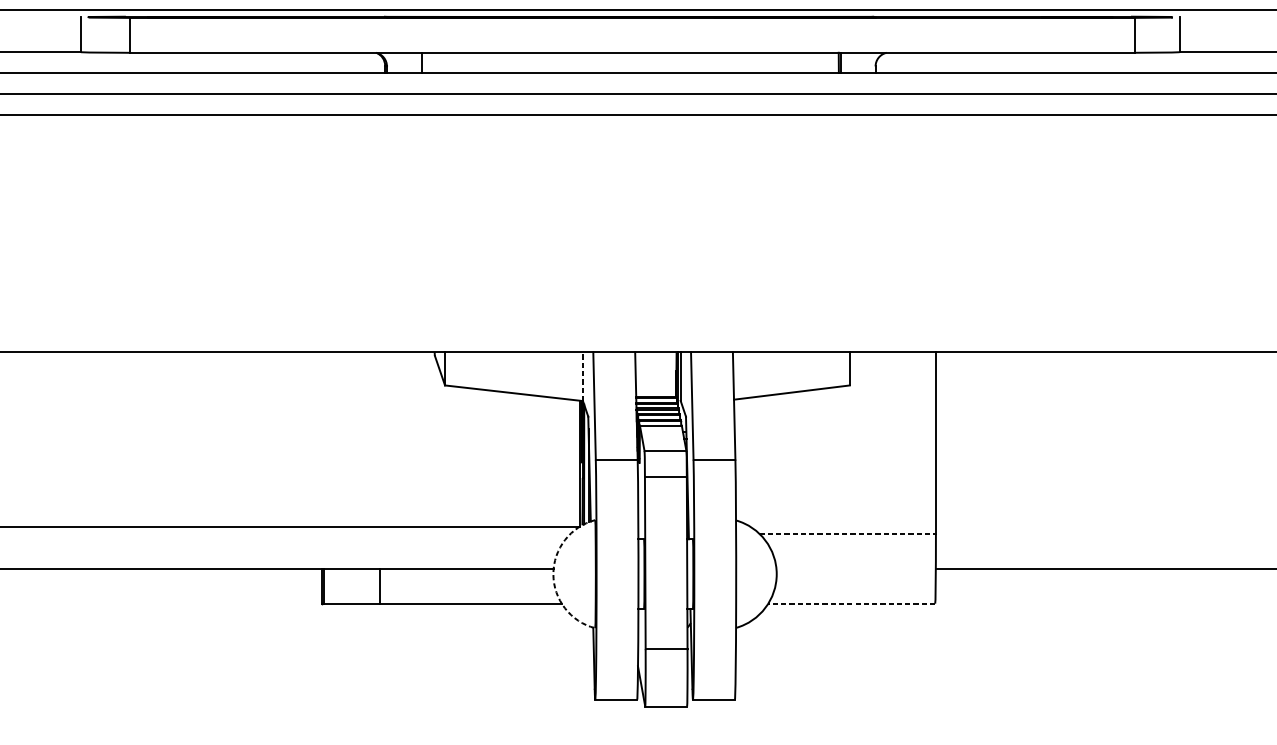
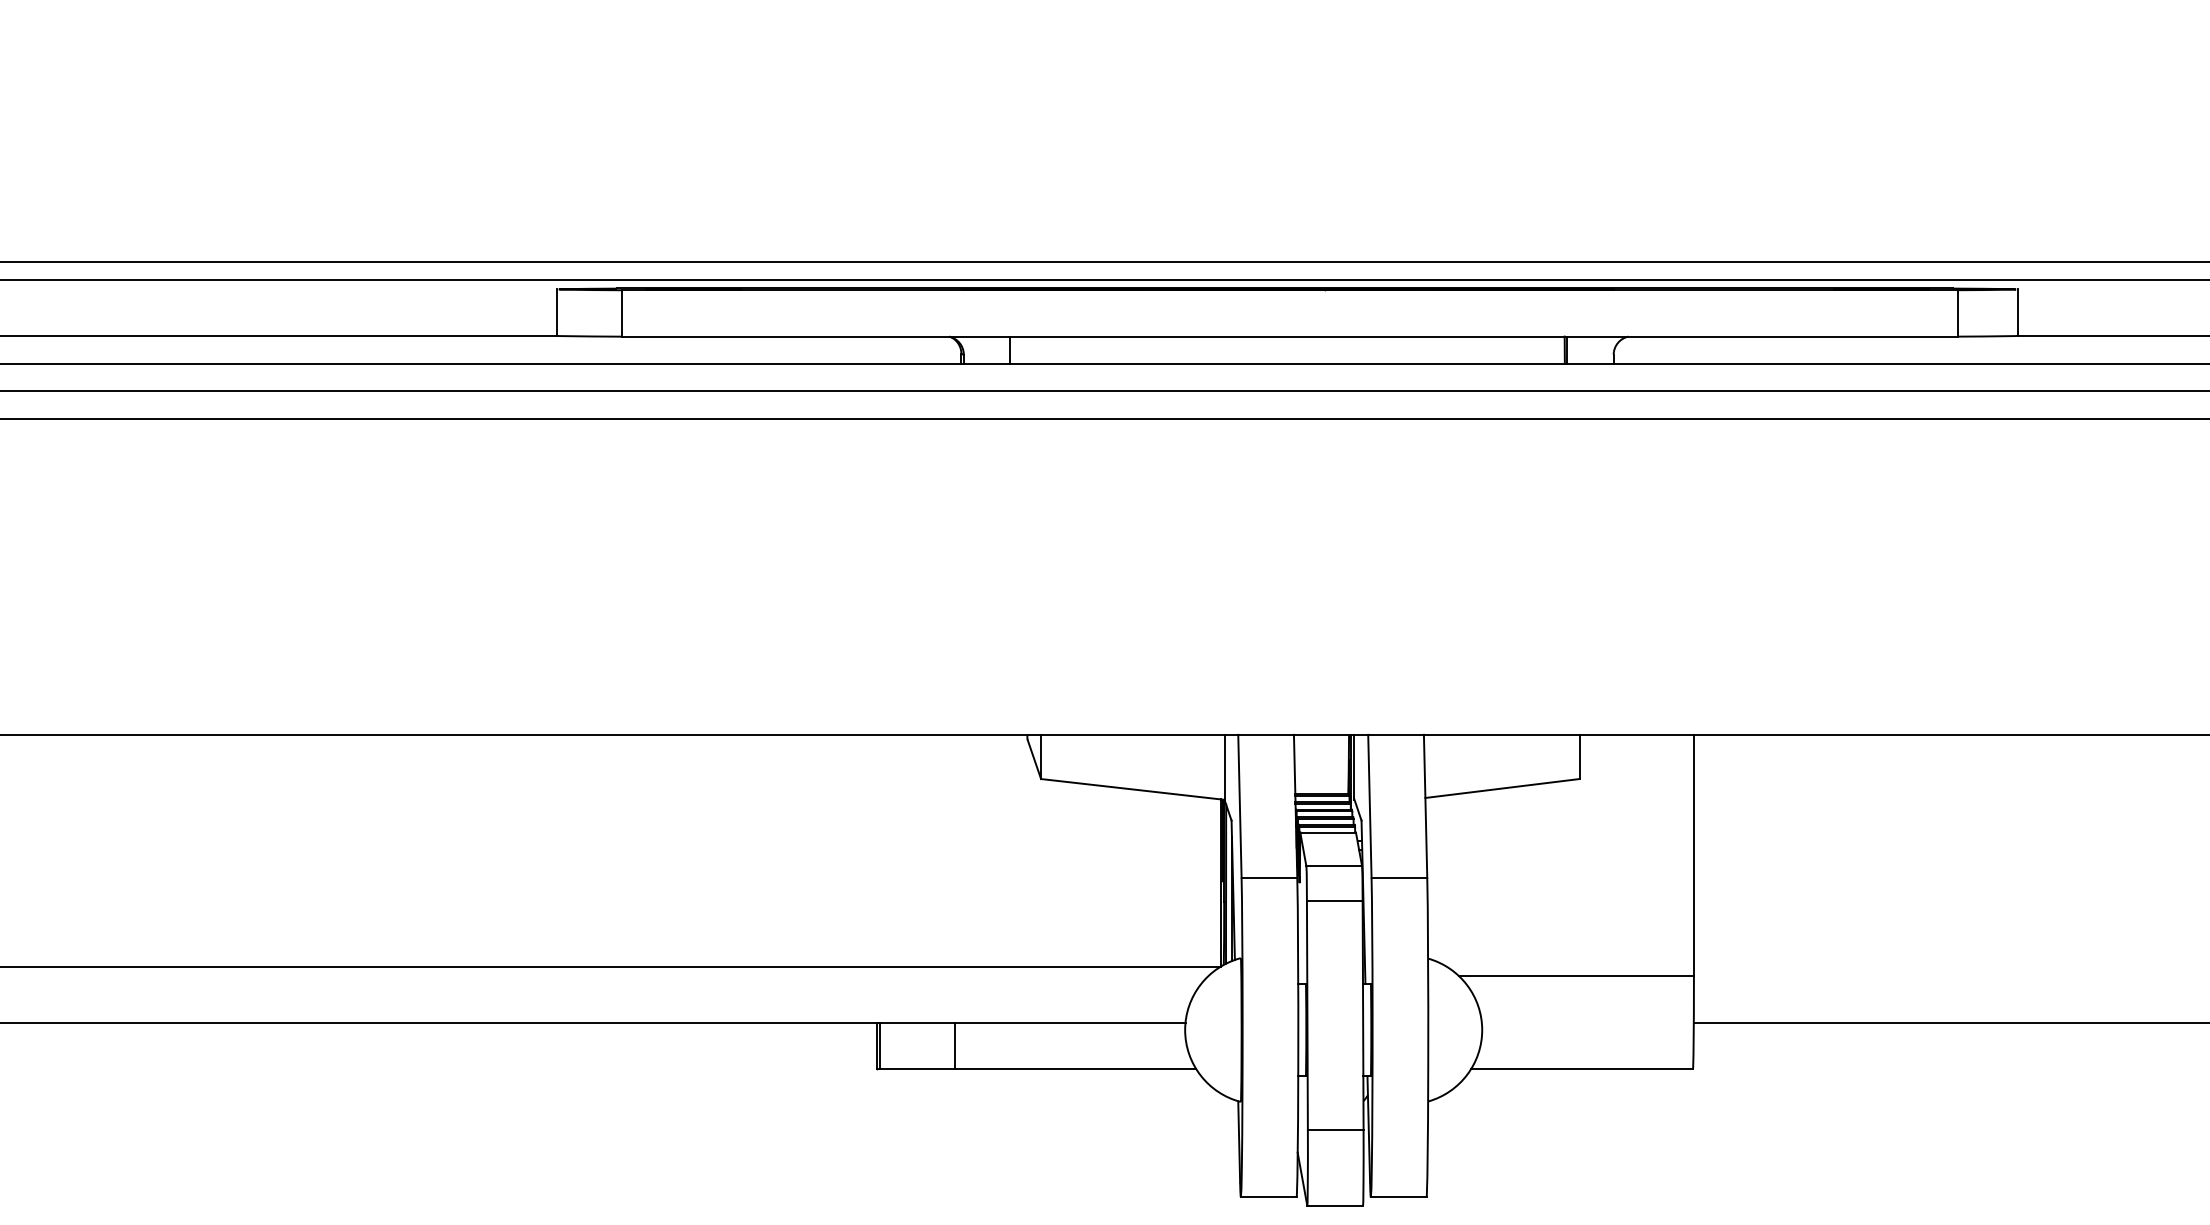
line: (582, 376) -> (1224, 766), dashed -> solid
line: (848, 533) -> (1577, 976), dashed -> solid
arc: (553, 574) -> (1185, 1030), dashed -> solid
line: (852, 603) -> (1582, 1069), dashed -> solid

